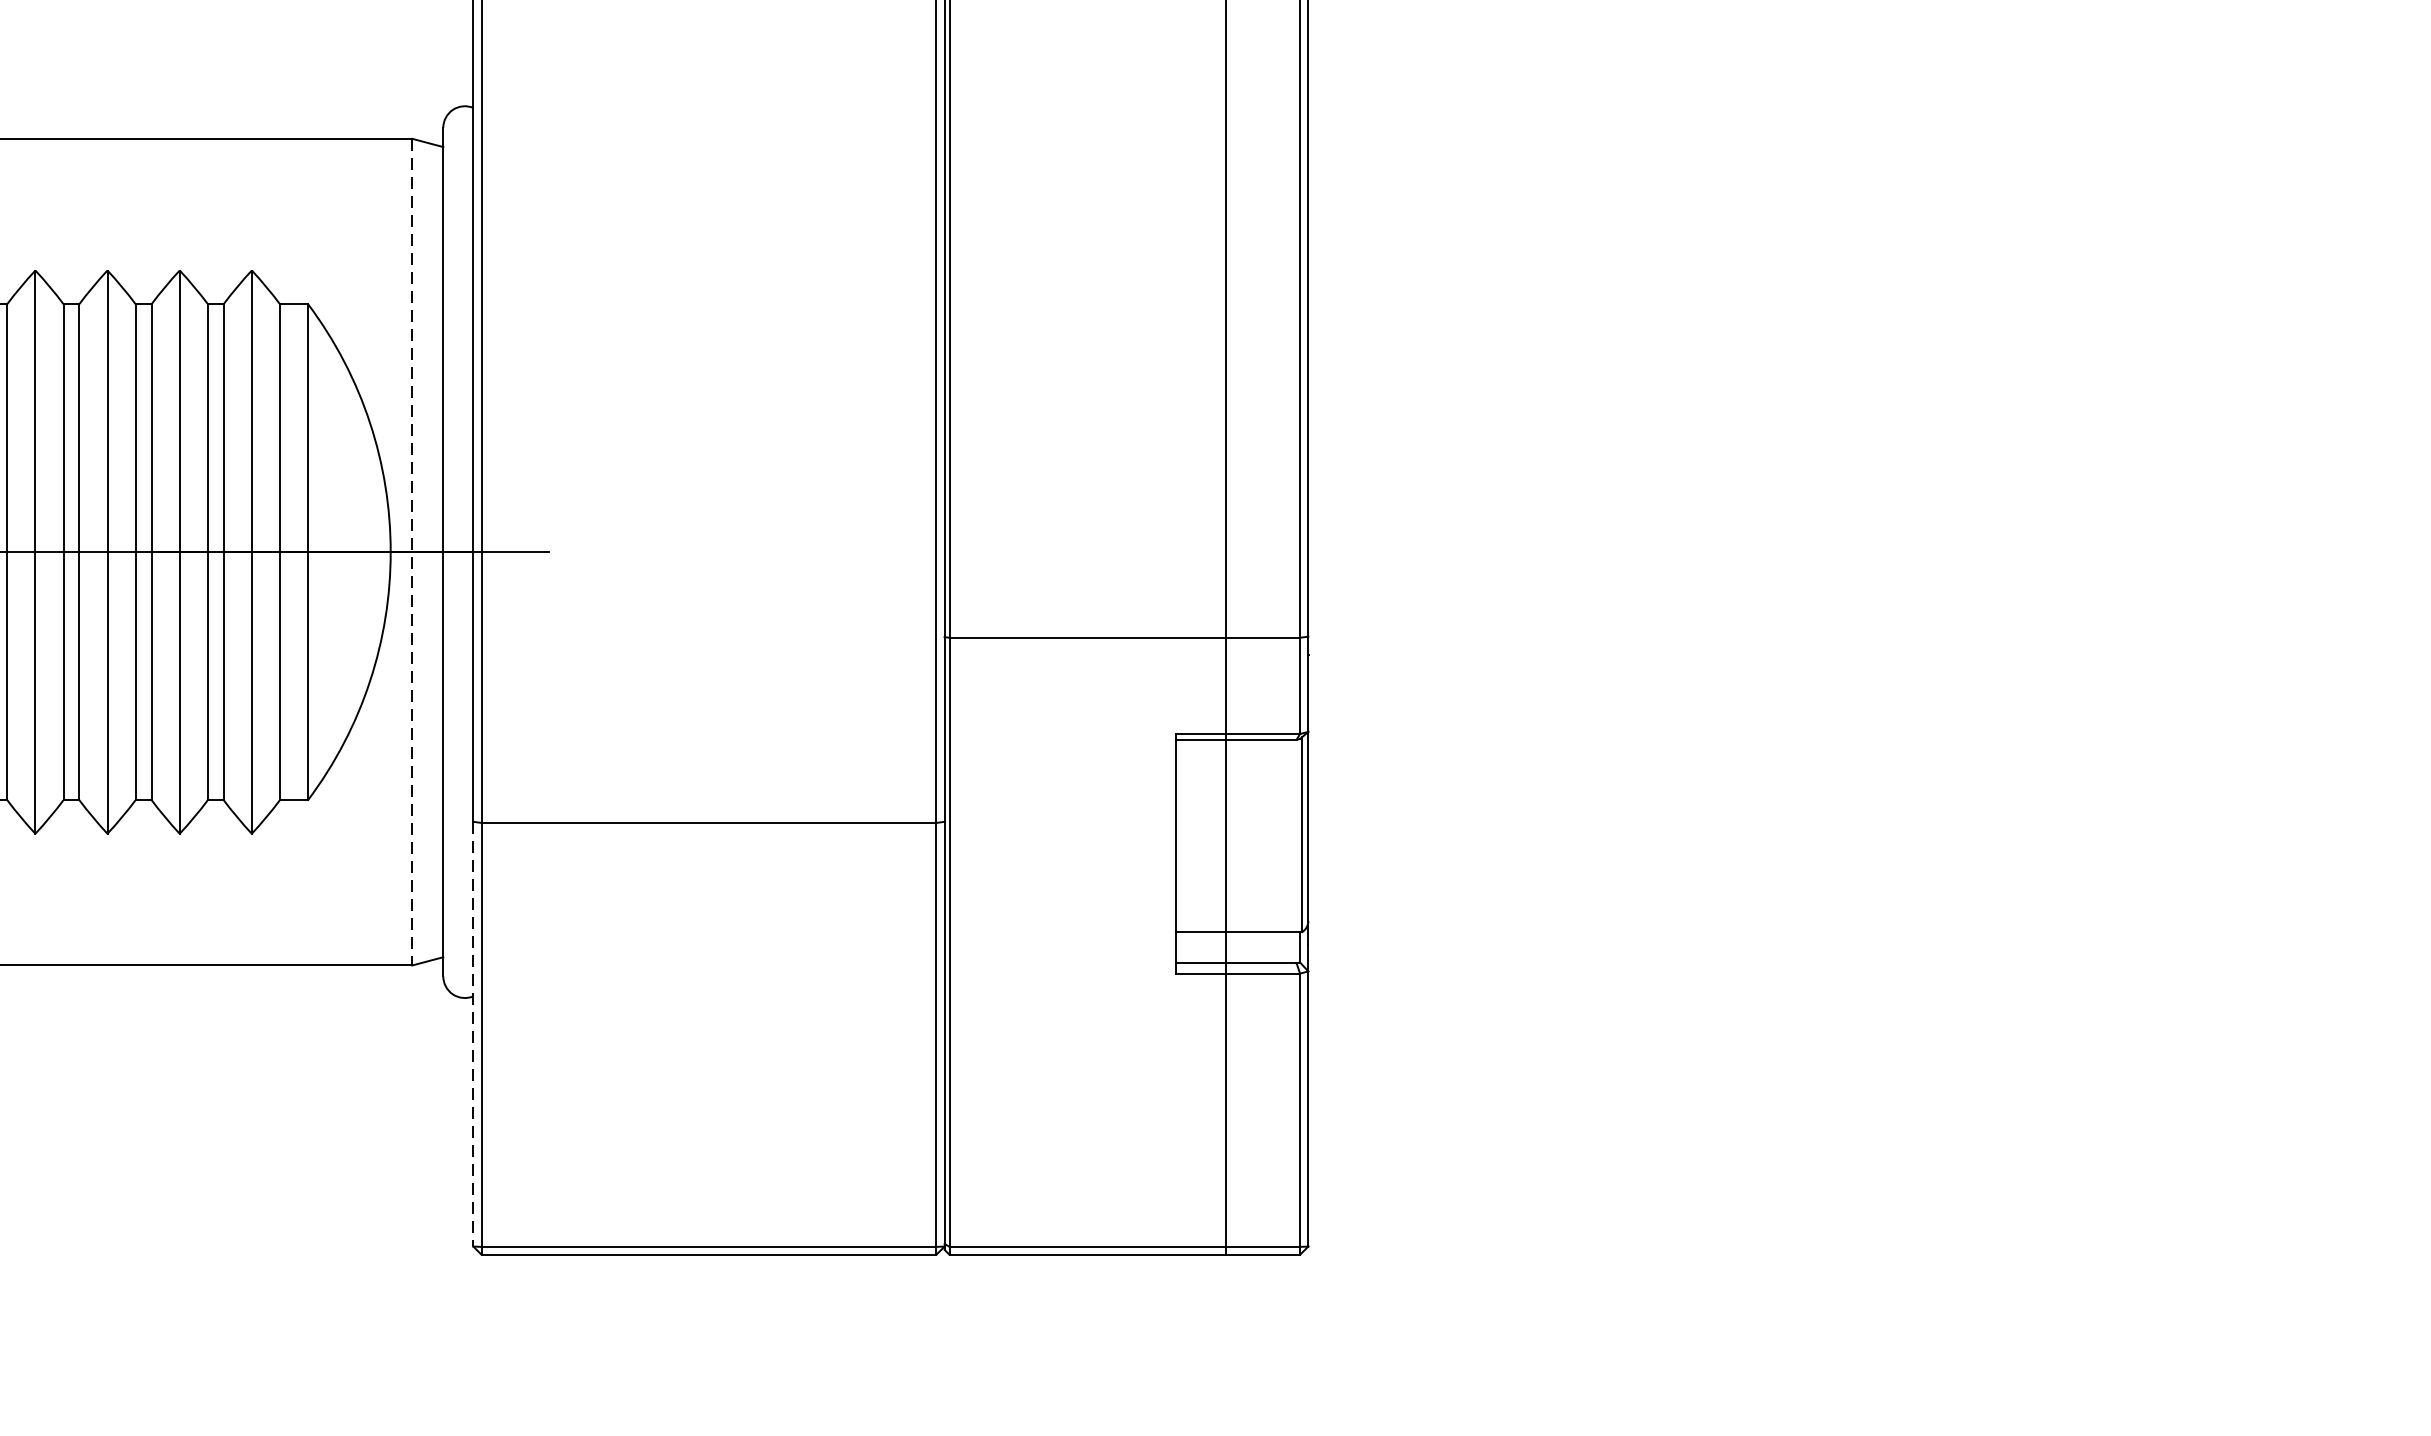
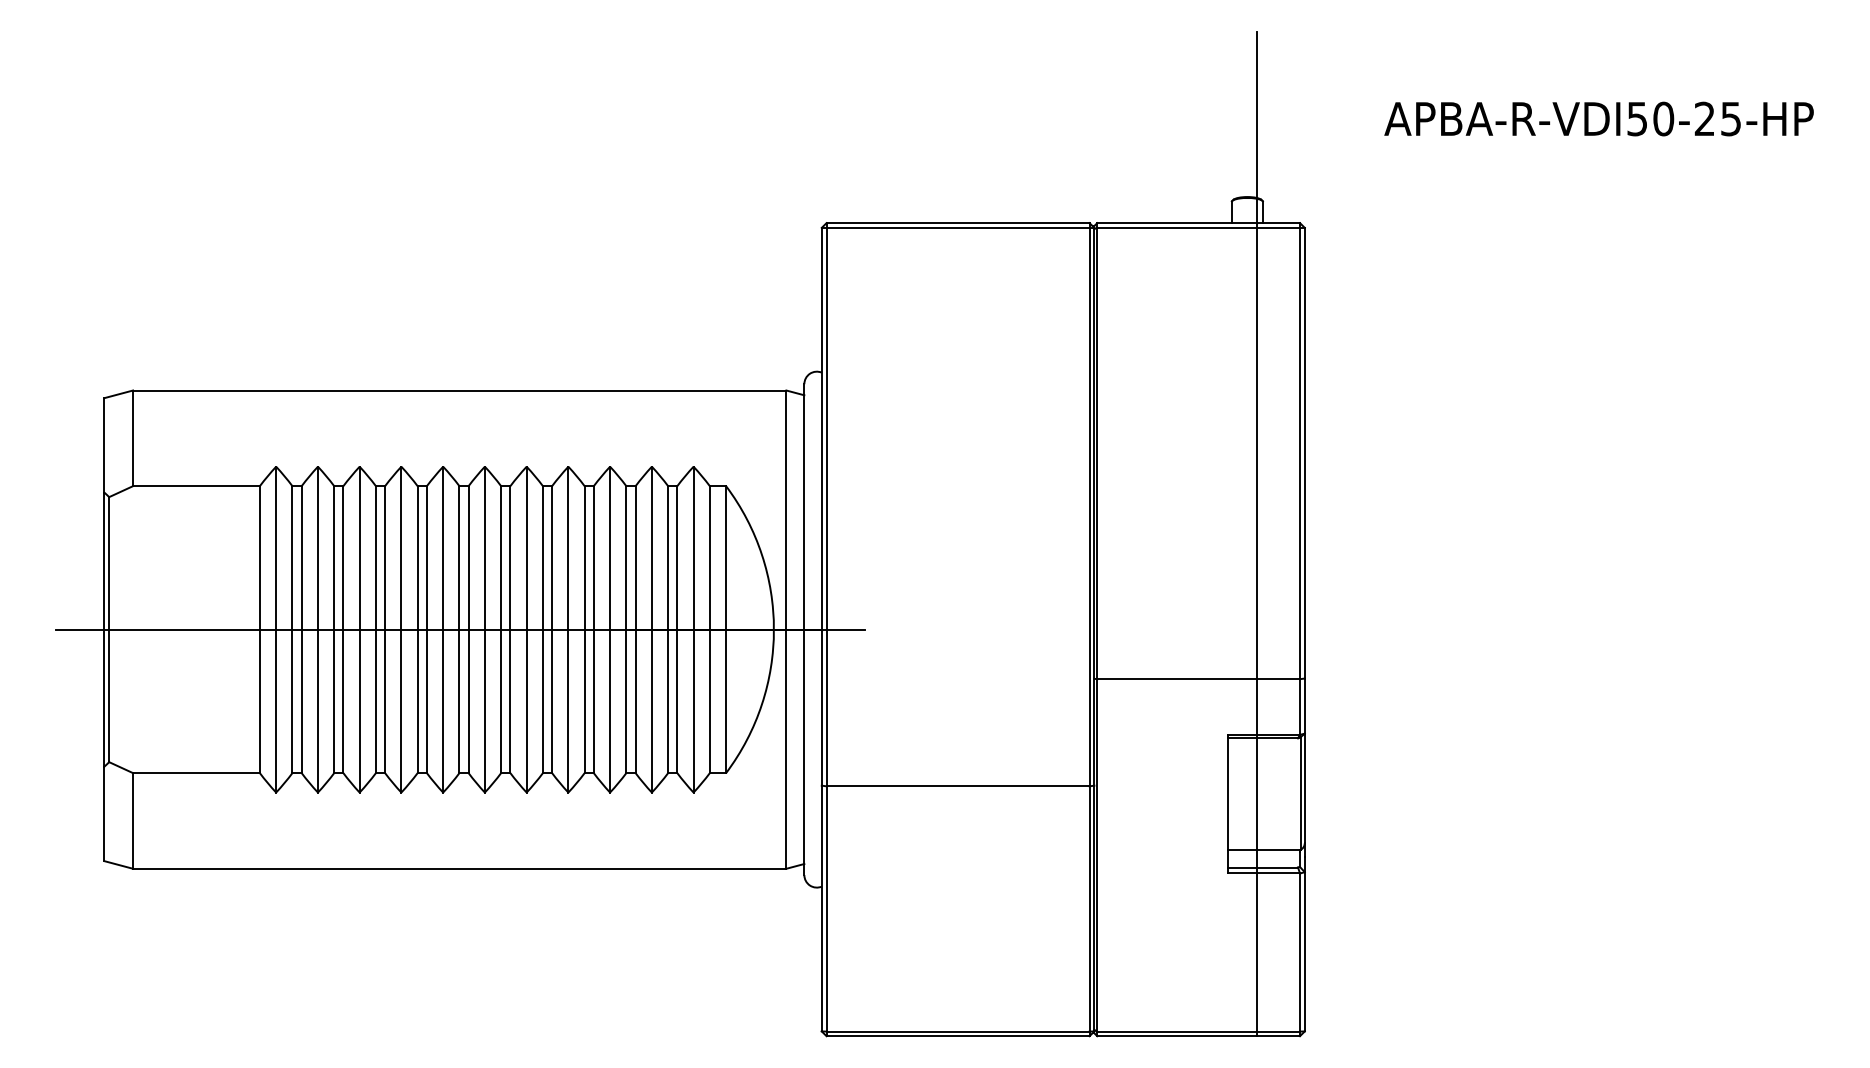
line: (412, 553) -> (786, 630), dashed -> solid
line: (472, 1034) -> (821, 908), dashed -> solid

